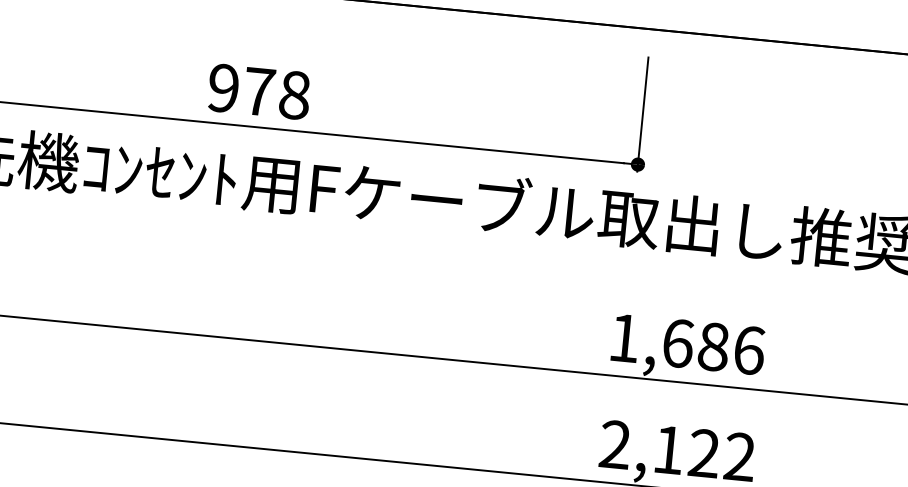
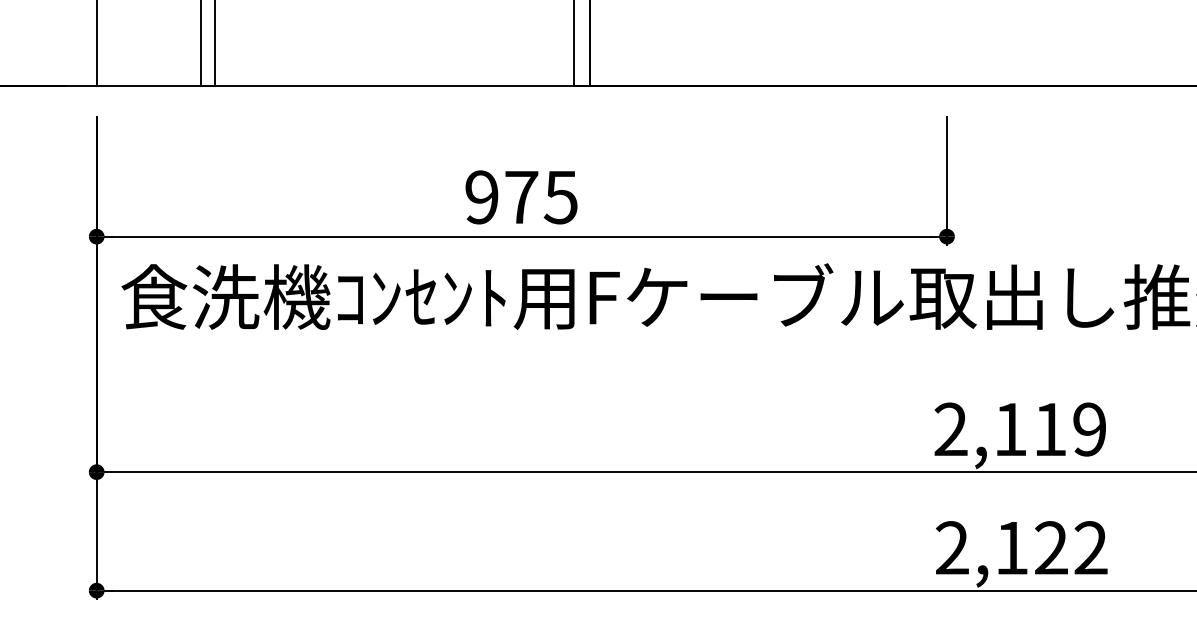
text: (294, 95) -> (560, 197), 978 -> 975
text: (686, 344) -> (1020, 429), 1,686 -> 2,119

